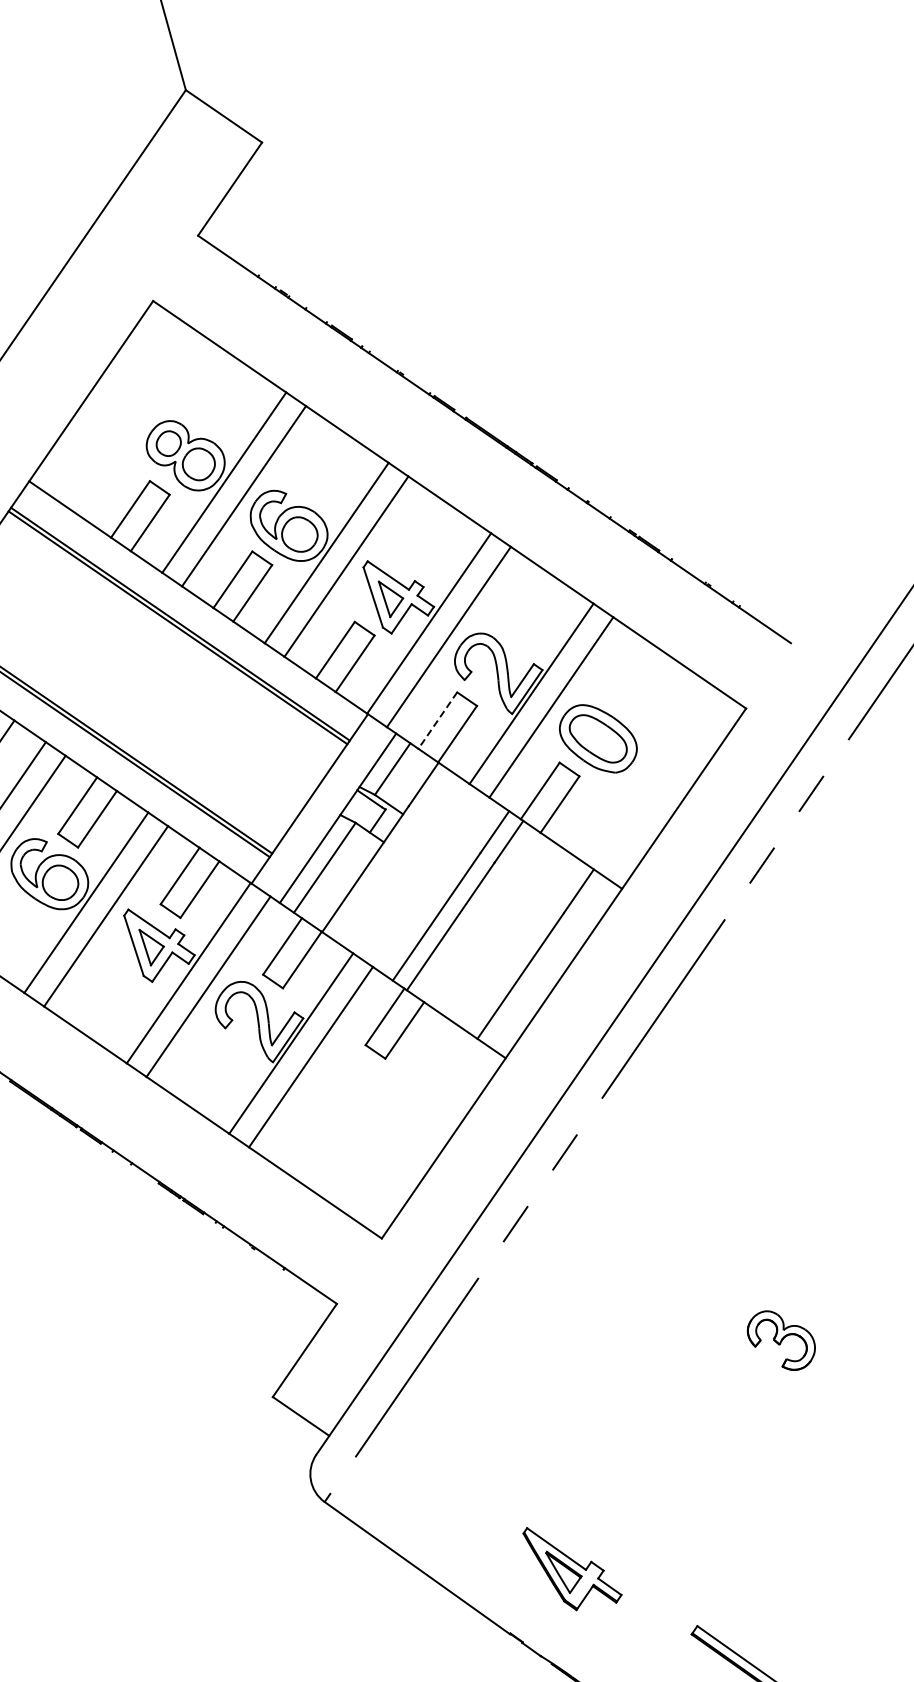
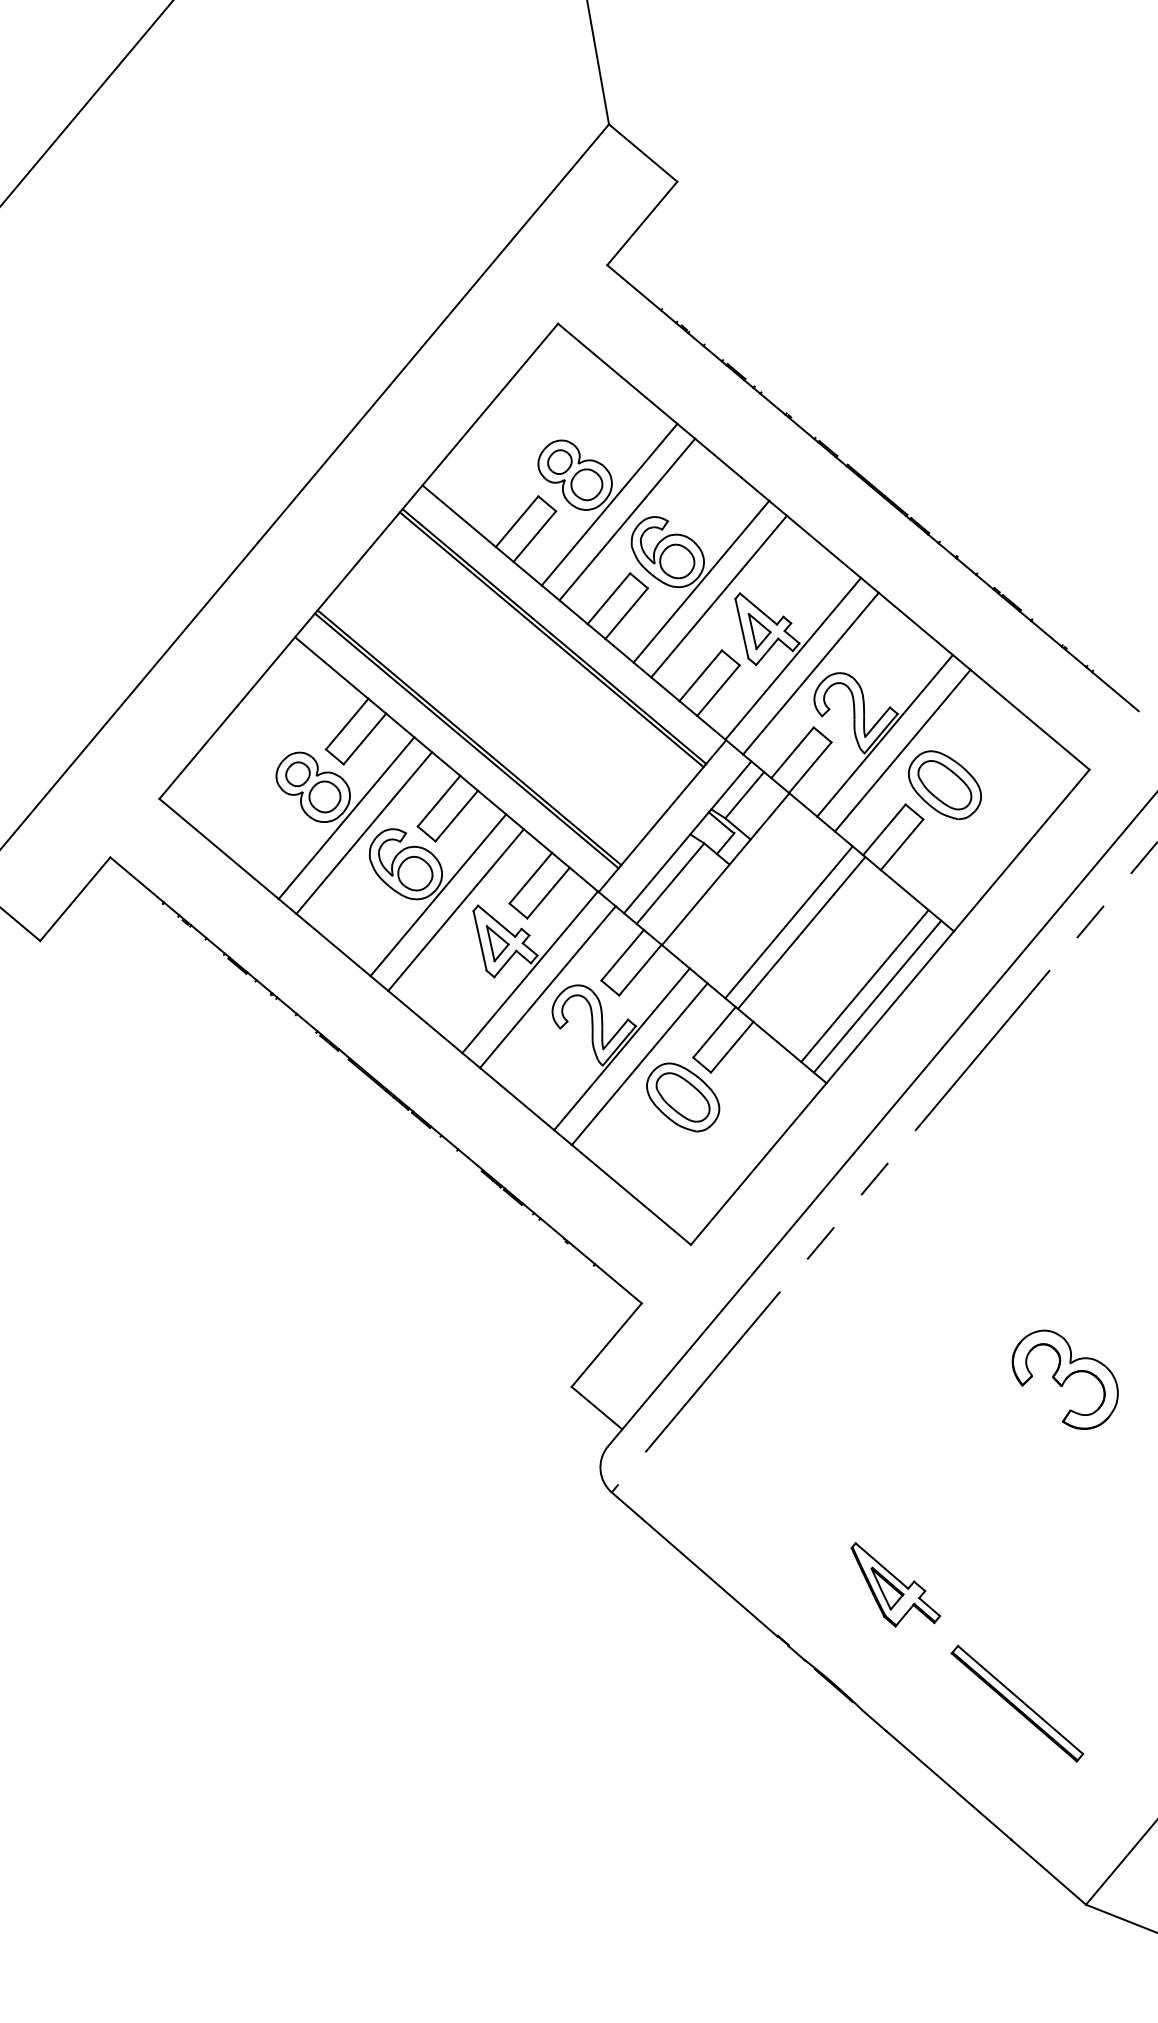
line: (437, 721) -> (792, 753), dashed -> solid
line: (549, 963) -> (877, 996), added
part: (359, 1087) -> (683, 1097), added
part: (780, 1340) -> (1064, 1379), size x1.67
part: (572, 1566) -> (895, 1584), moved

